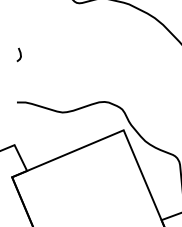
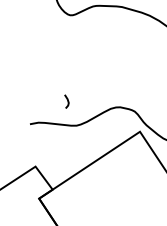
line: (19, 54) -> (66, 101), moved

